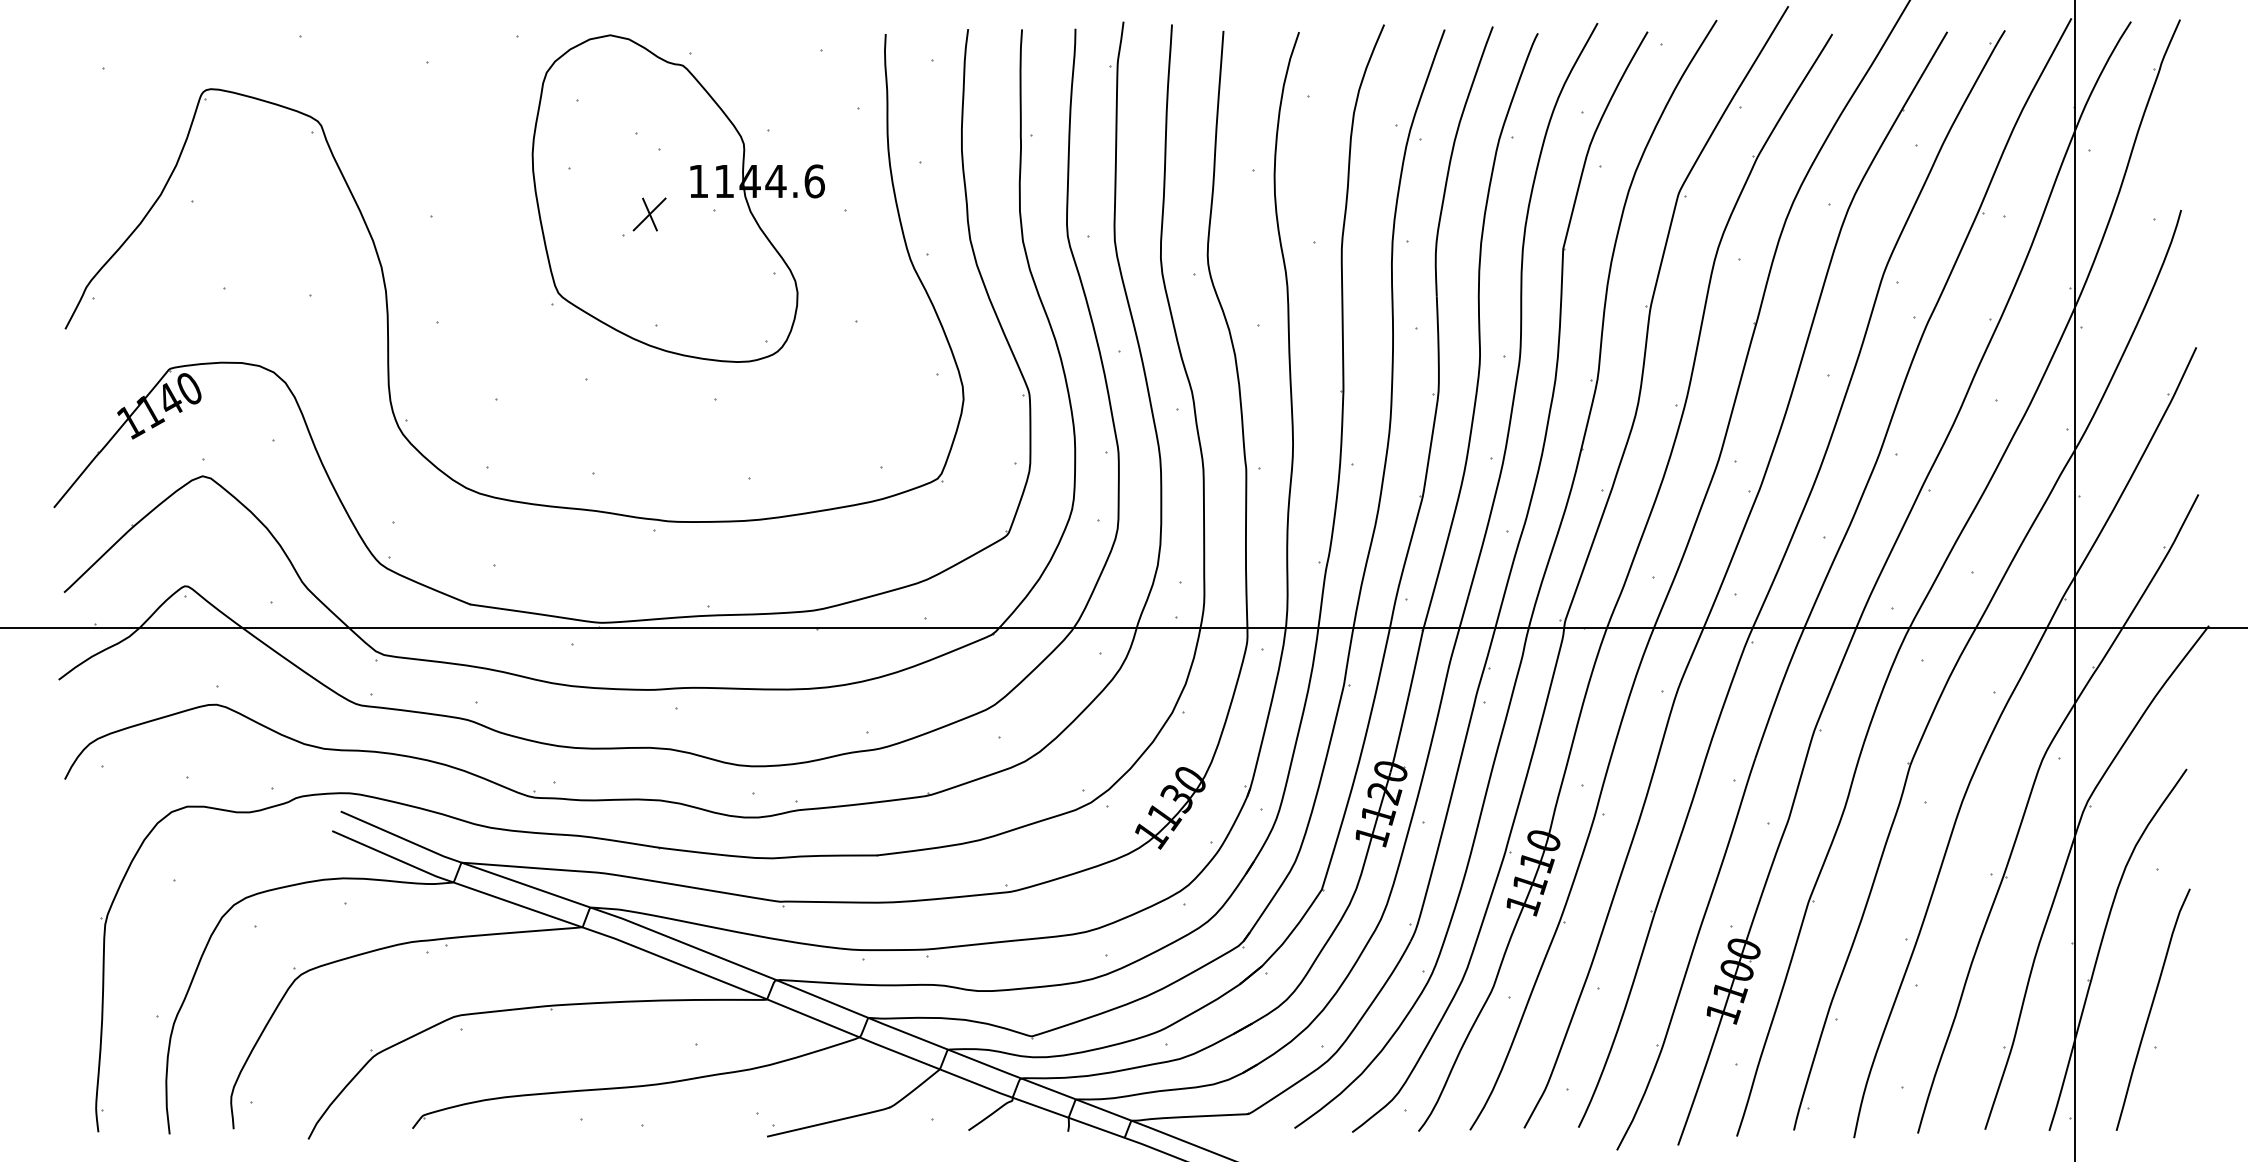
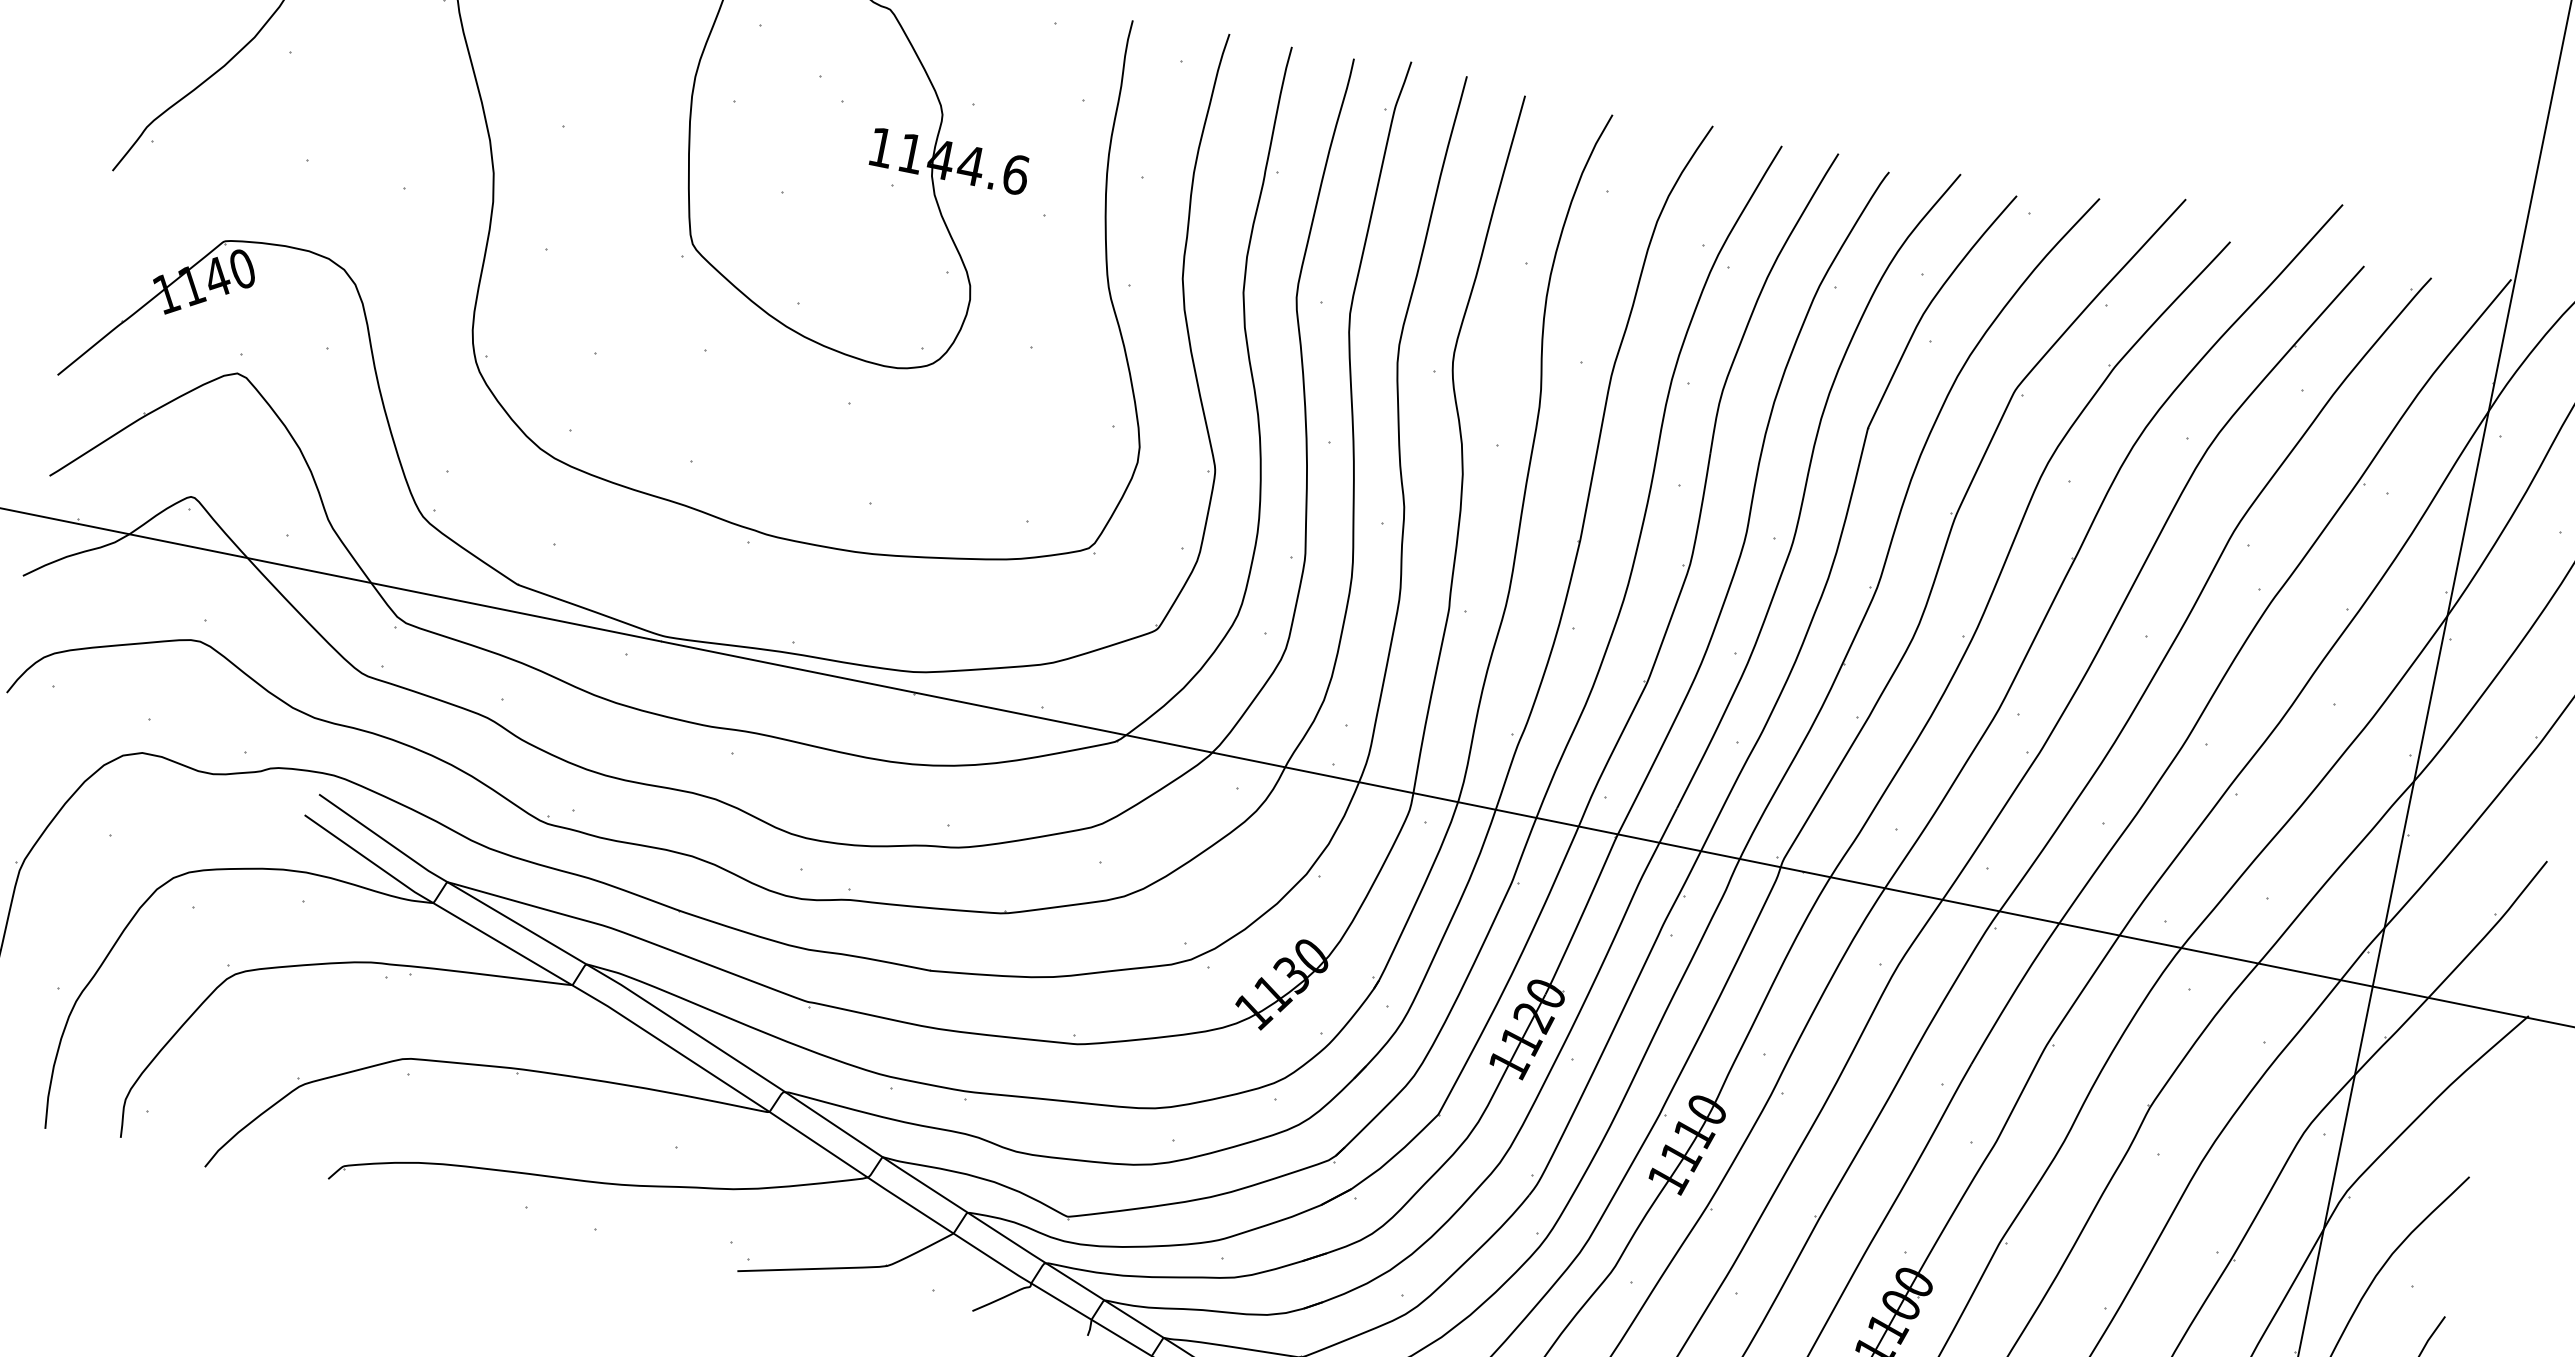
part: (649, 214) -> (816, 174), removed

